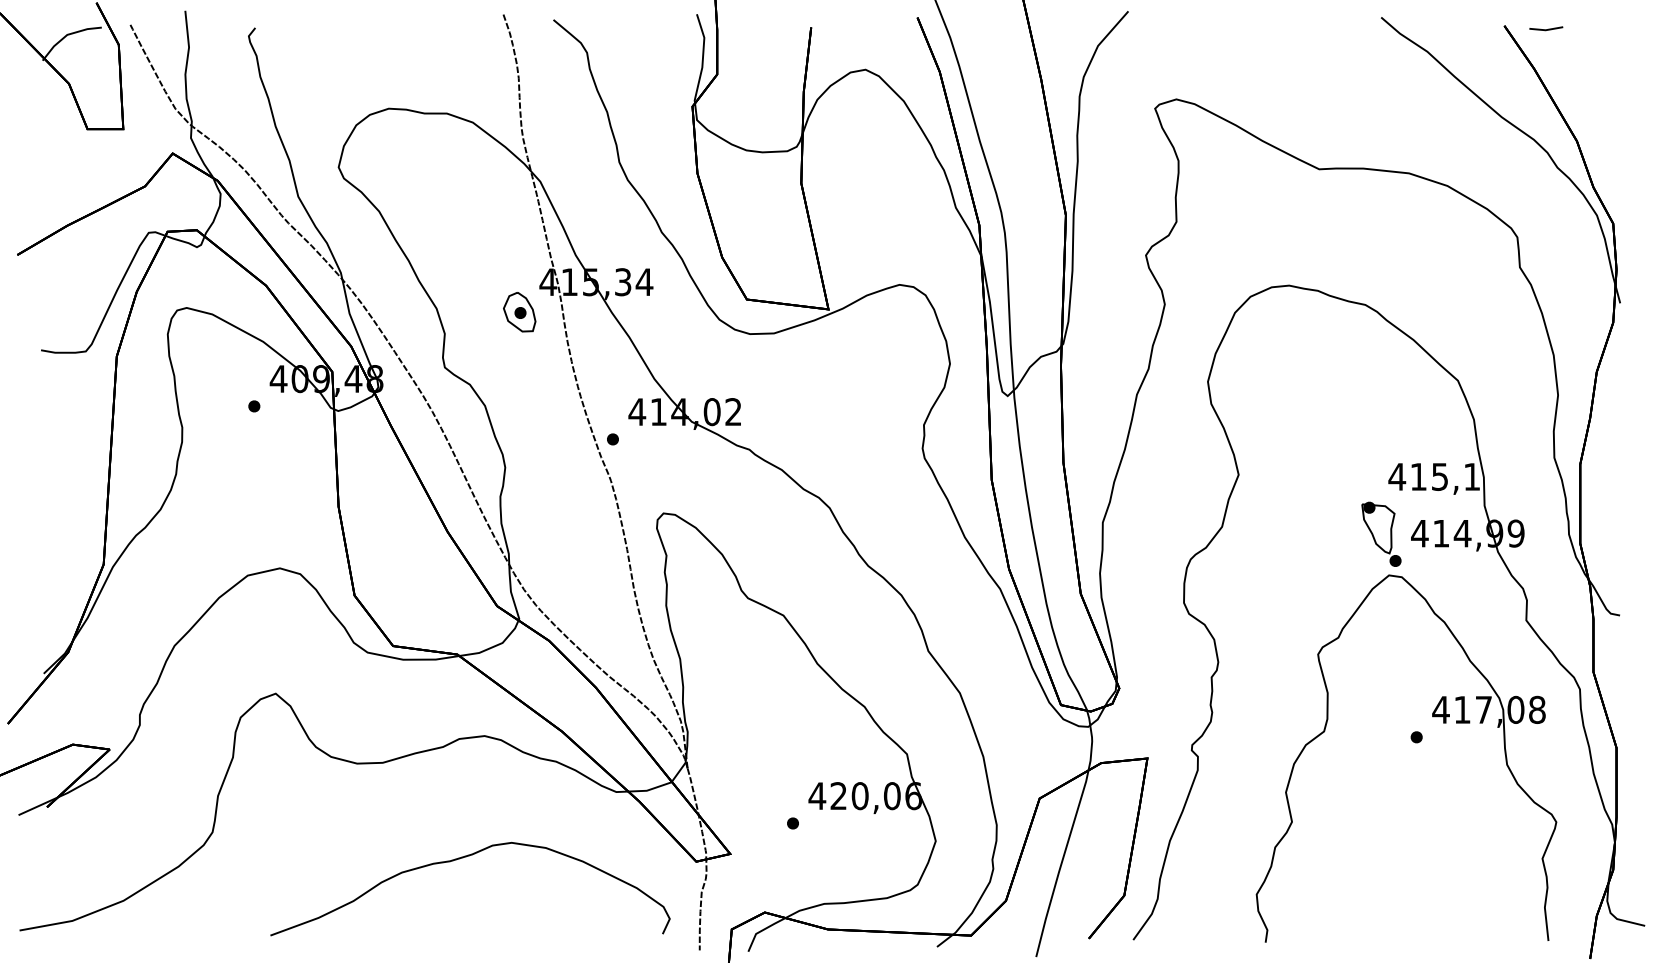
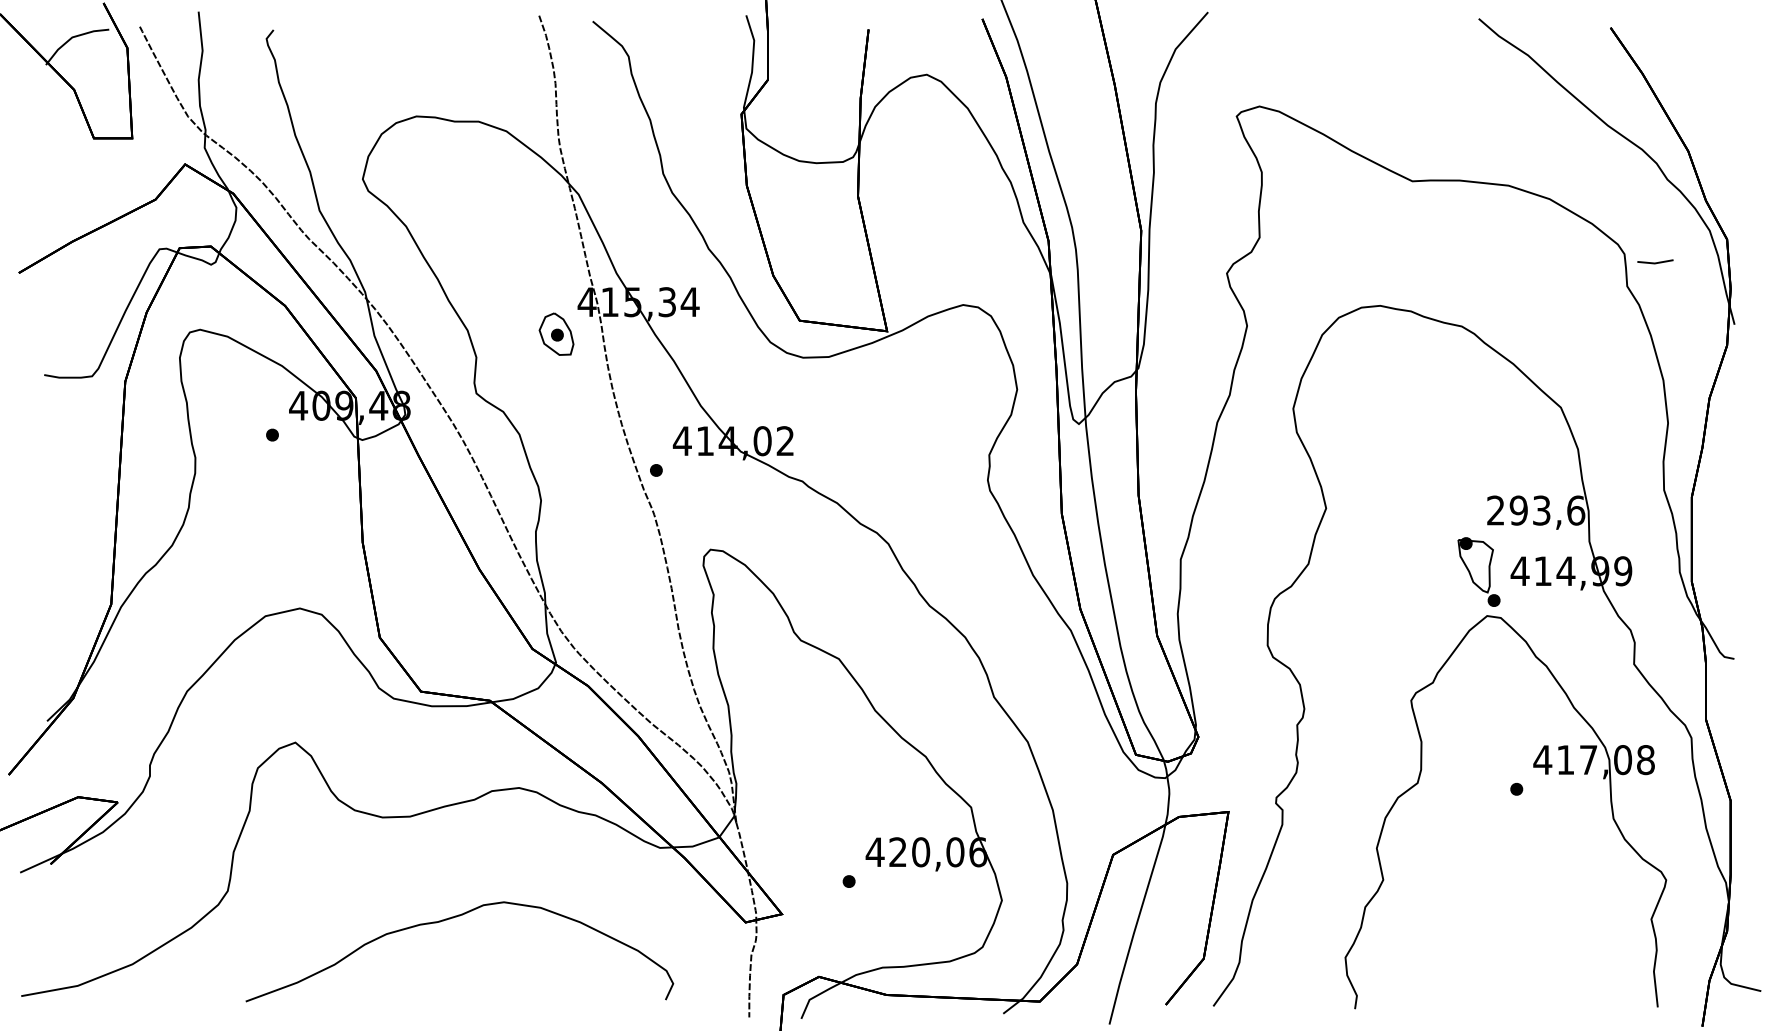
line: (1546, 29) -> (1655, 262), moved
text: (1434, 476) -> (1535, 510), 415,1 -> 293,6
curve: (461, 858) -> (450, 919), moved

